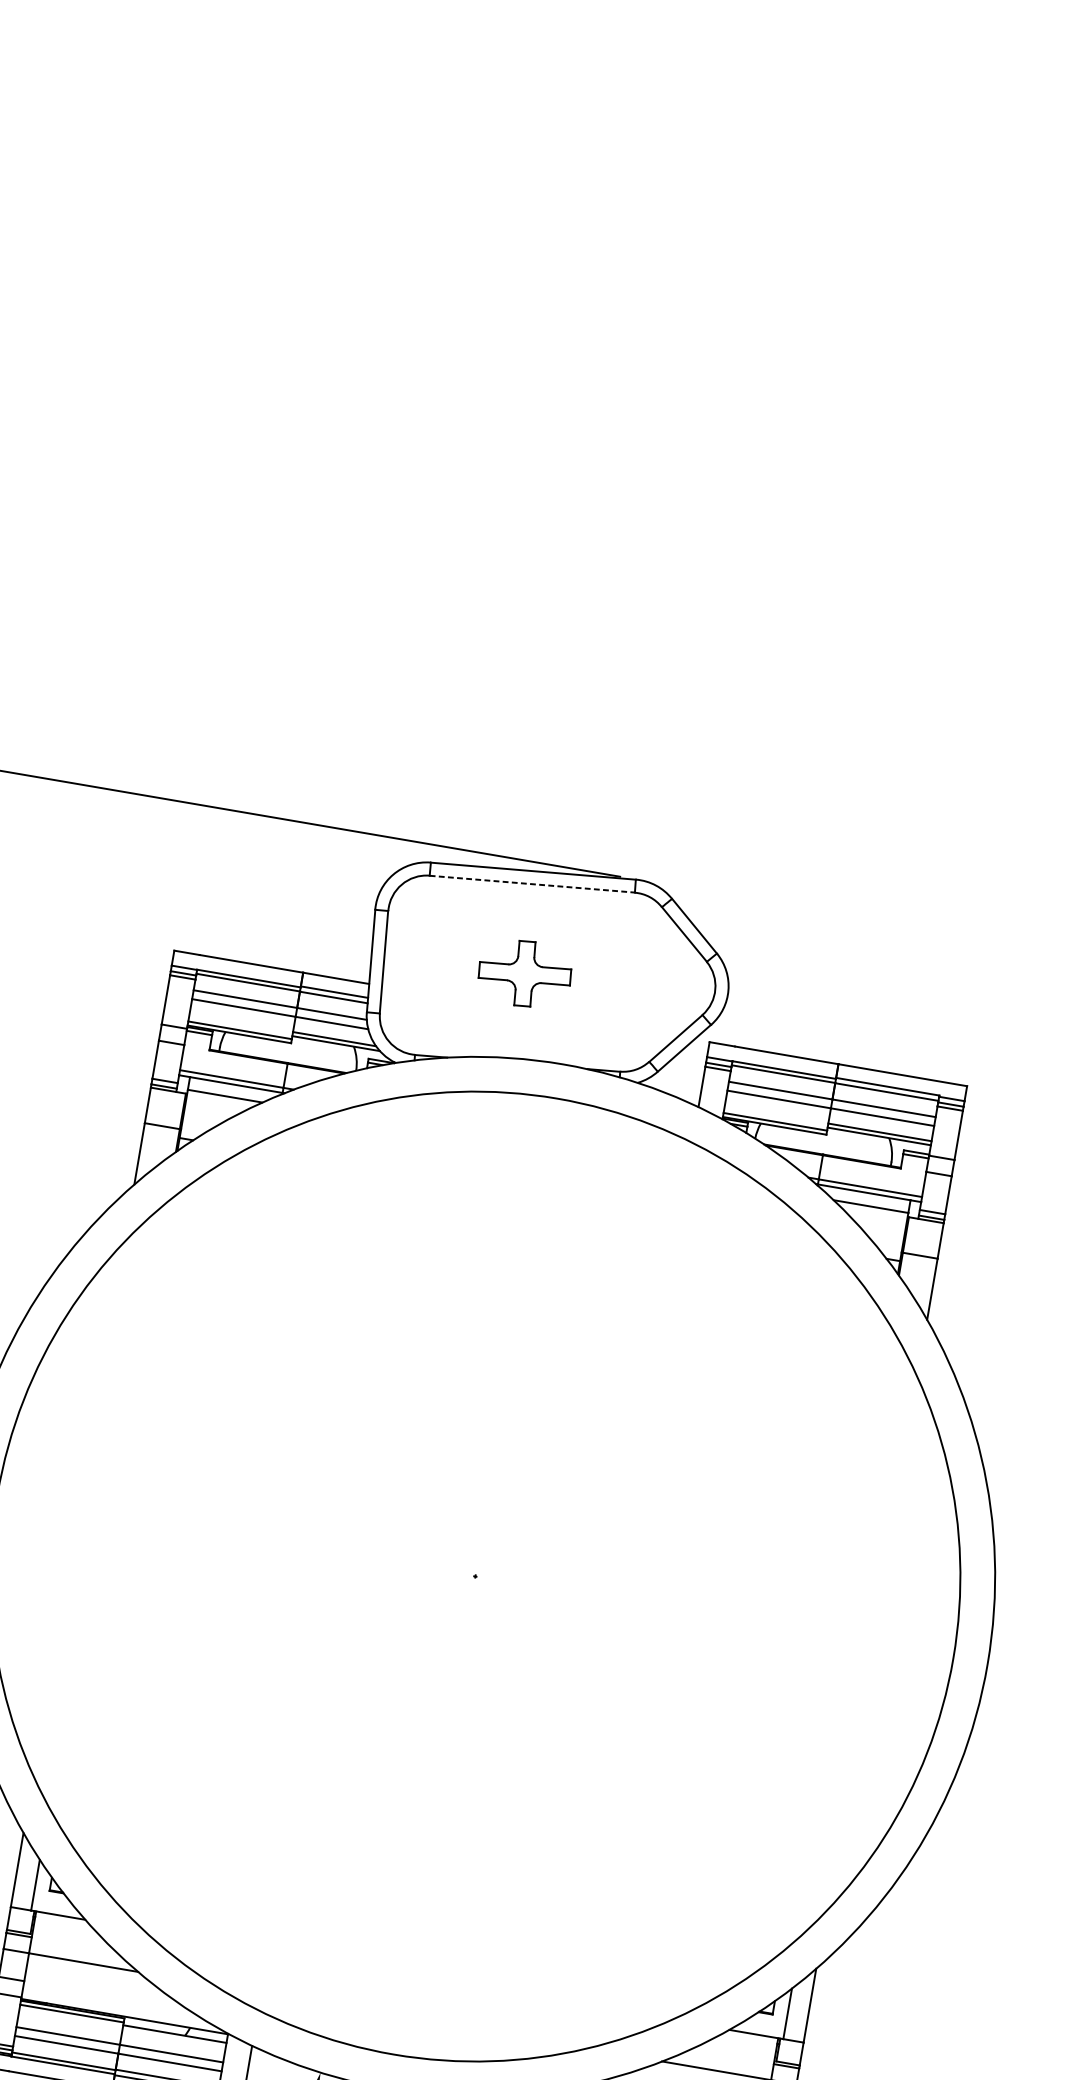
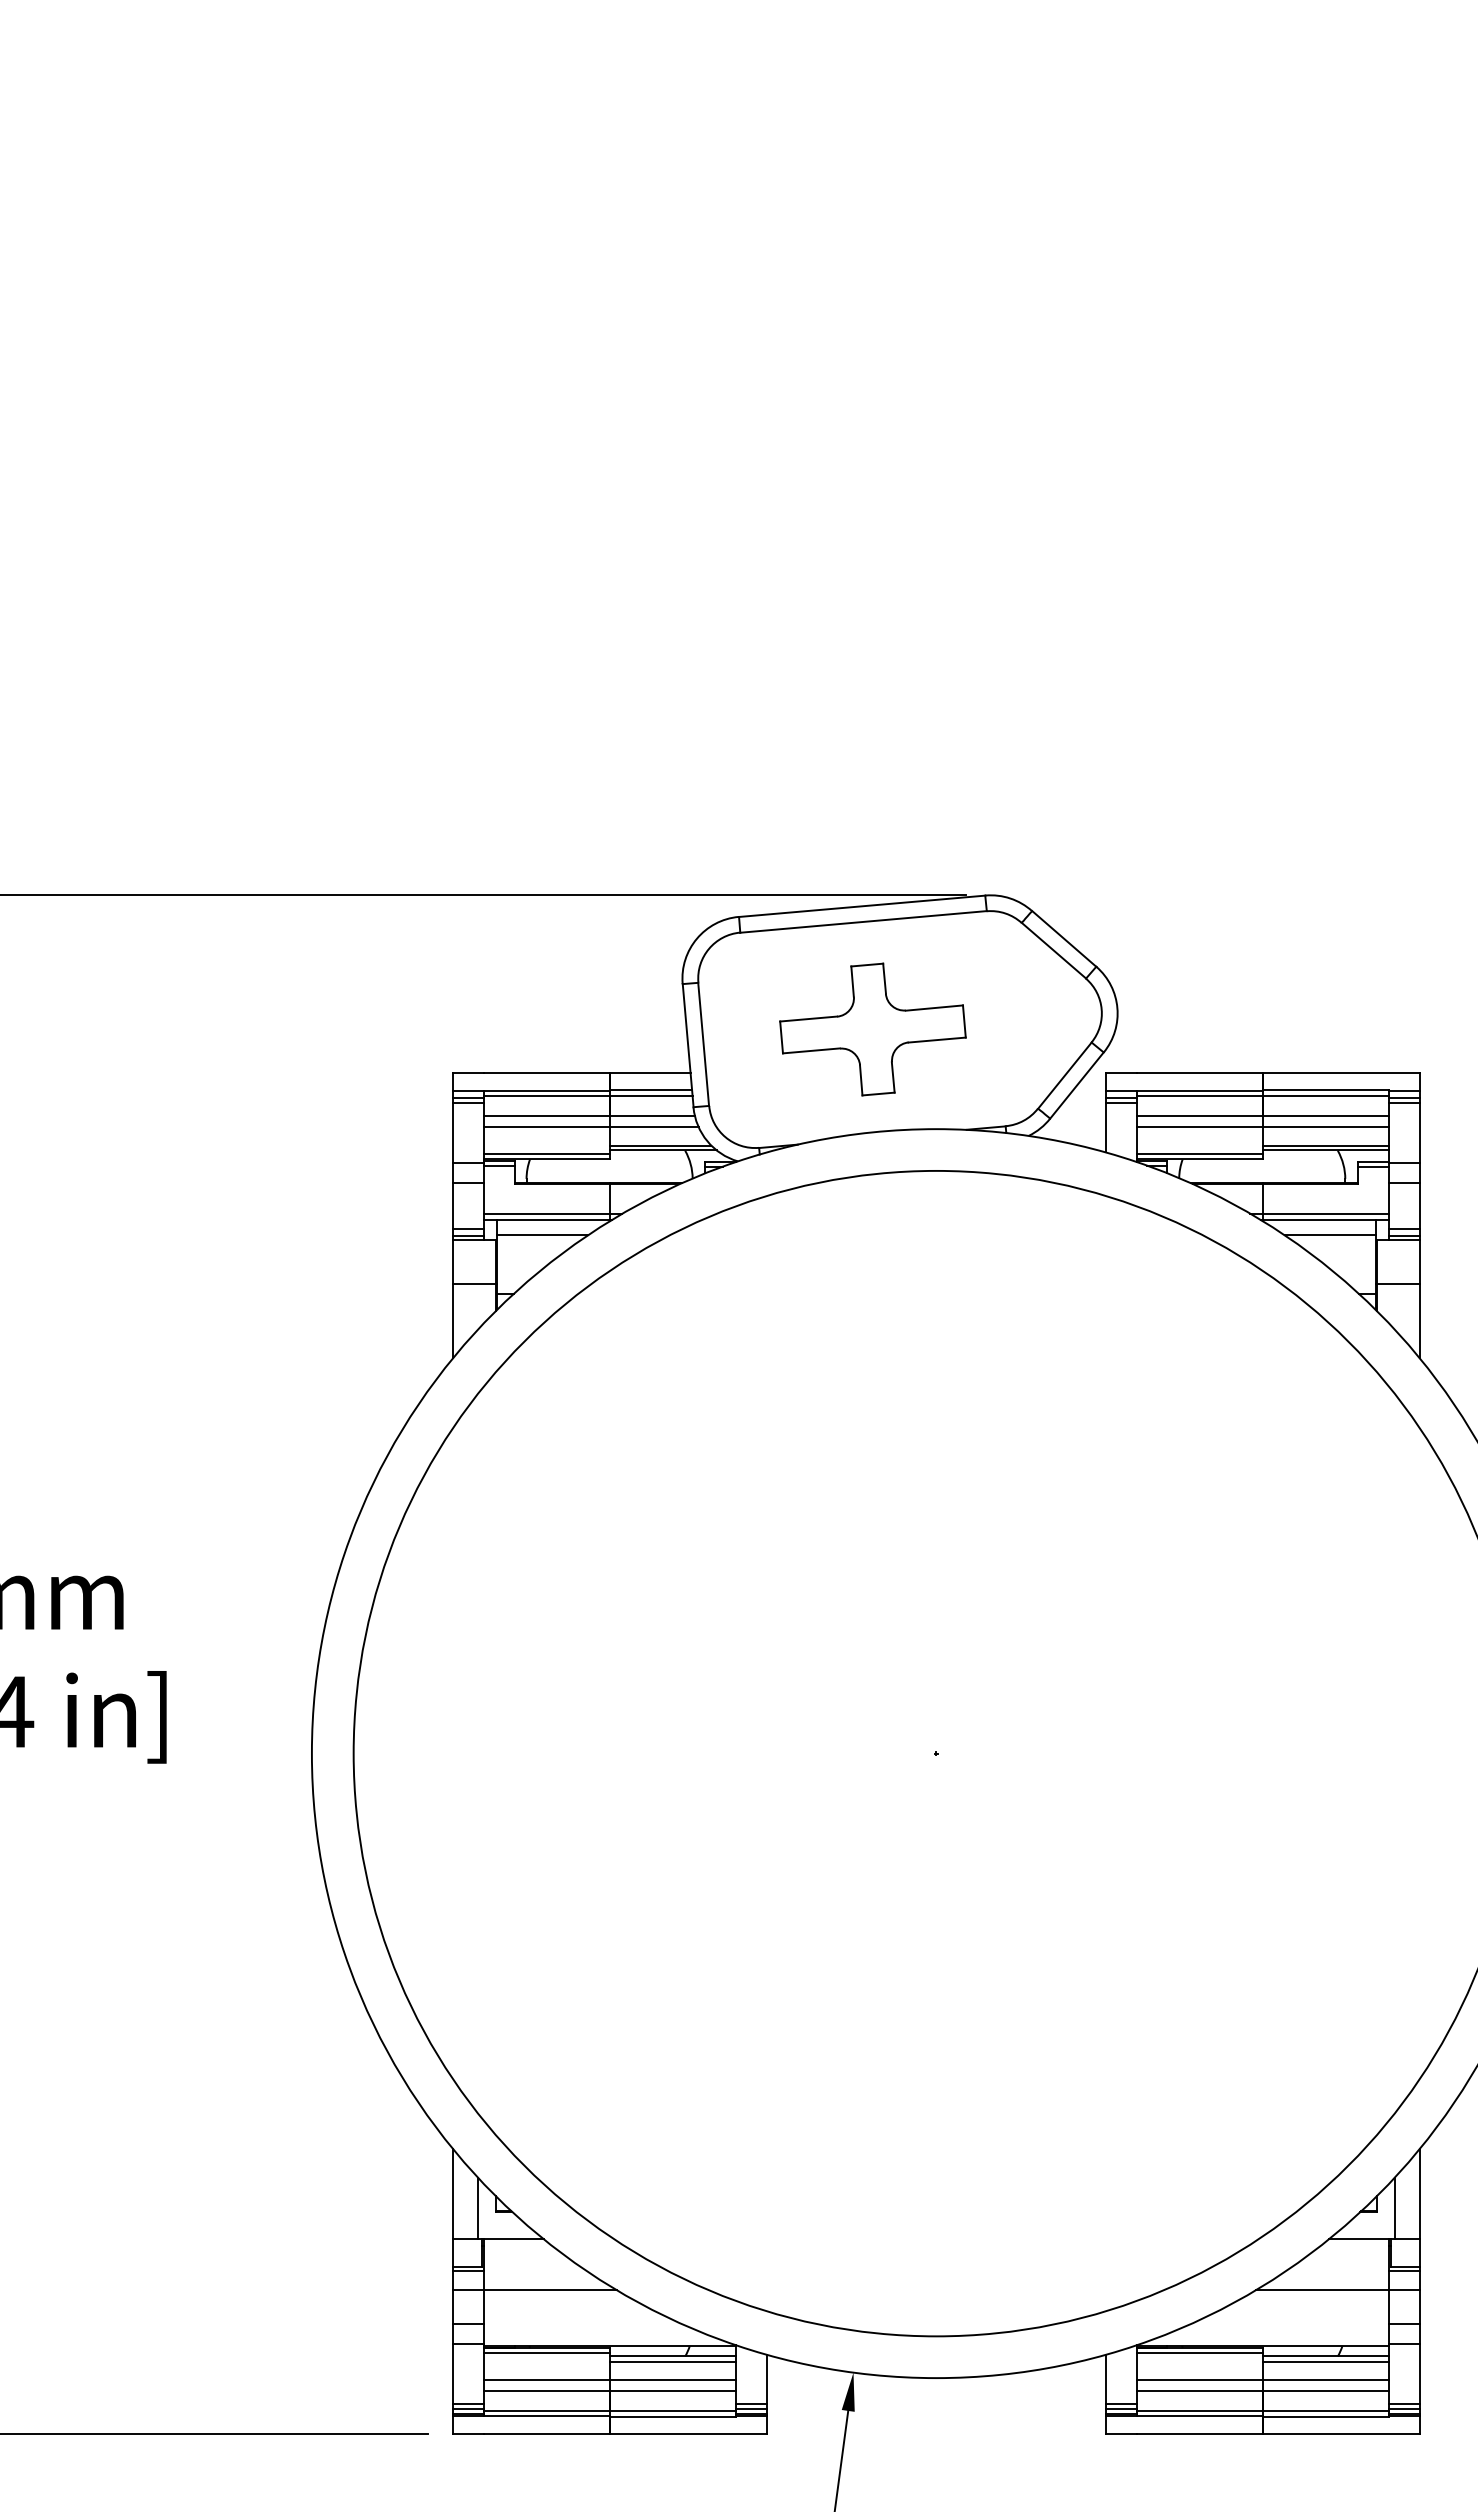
line: (532, 883) -> (863, 921), dashed -> solid
part: (524, 973) -> (872, 1029), size x1.67
line: (173, 2038) -> (672, 2361), added

